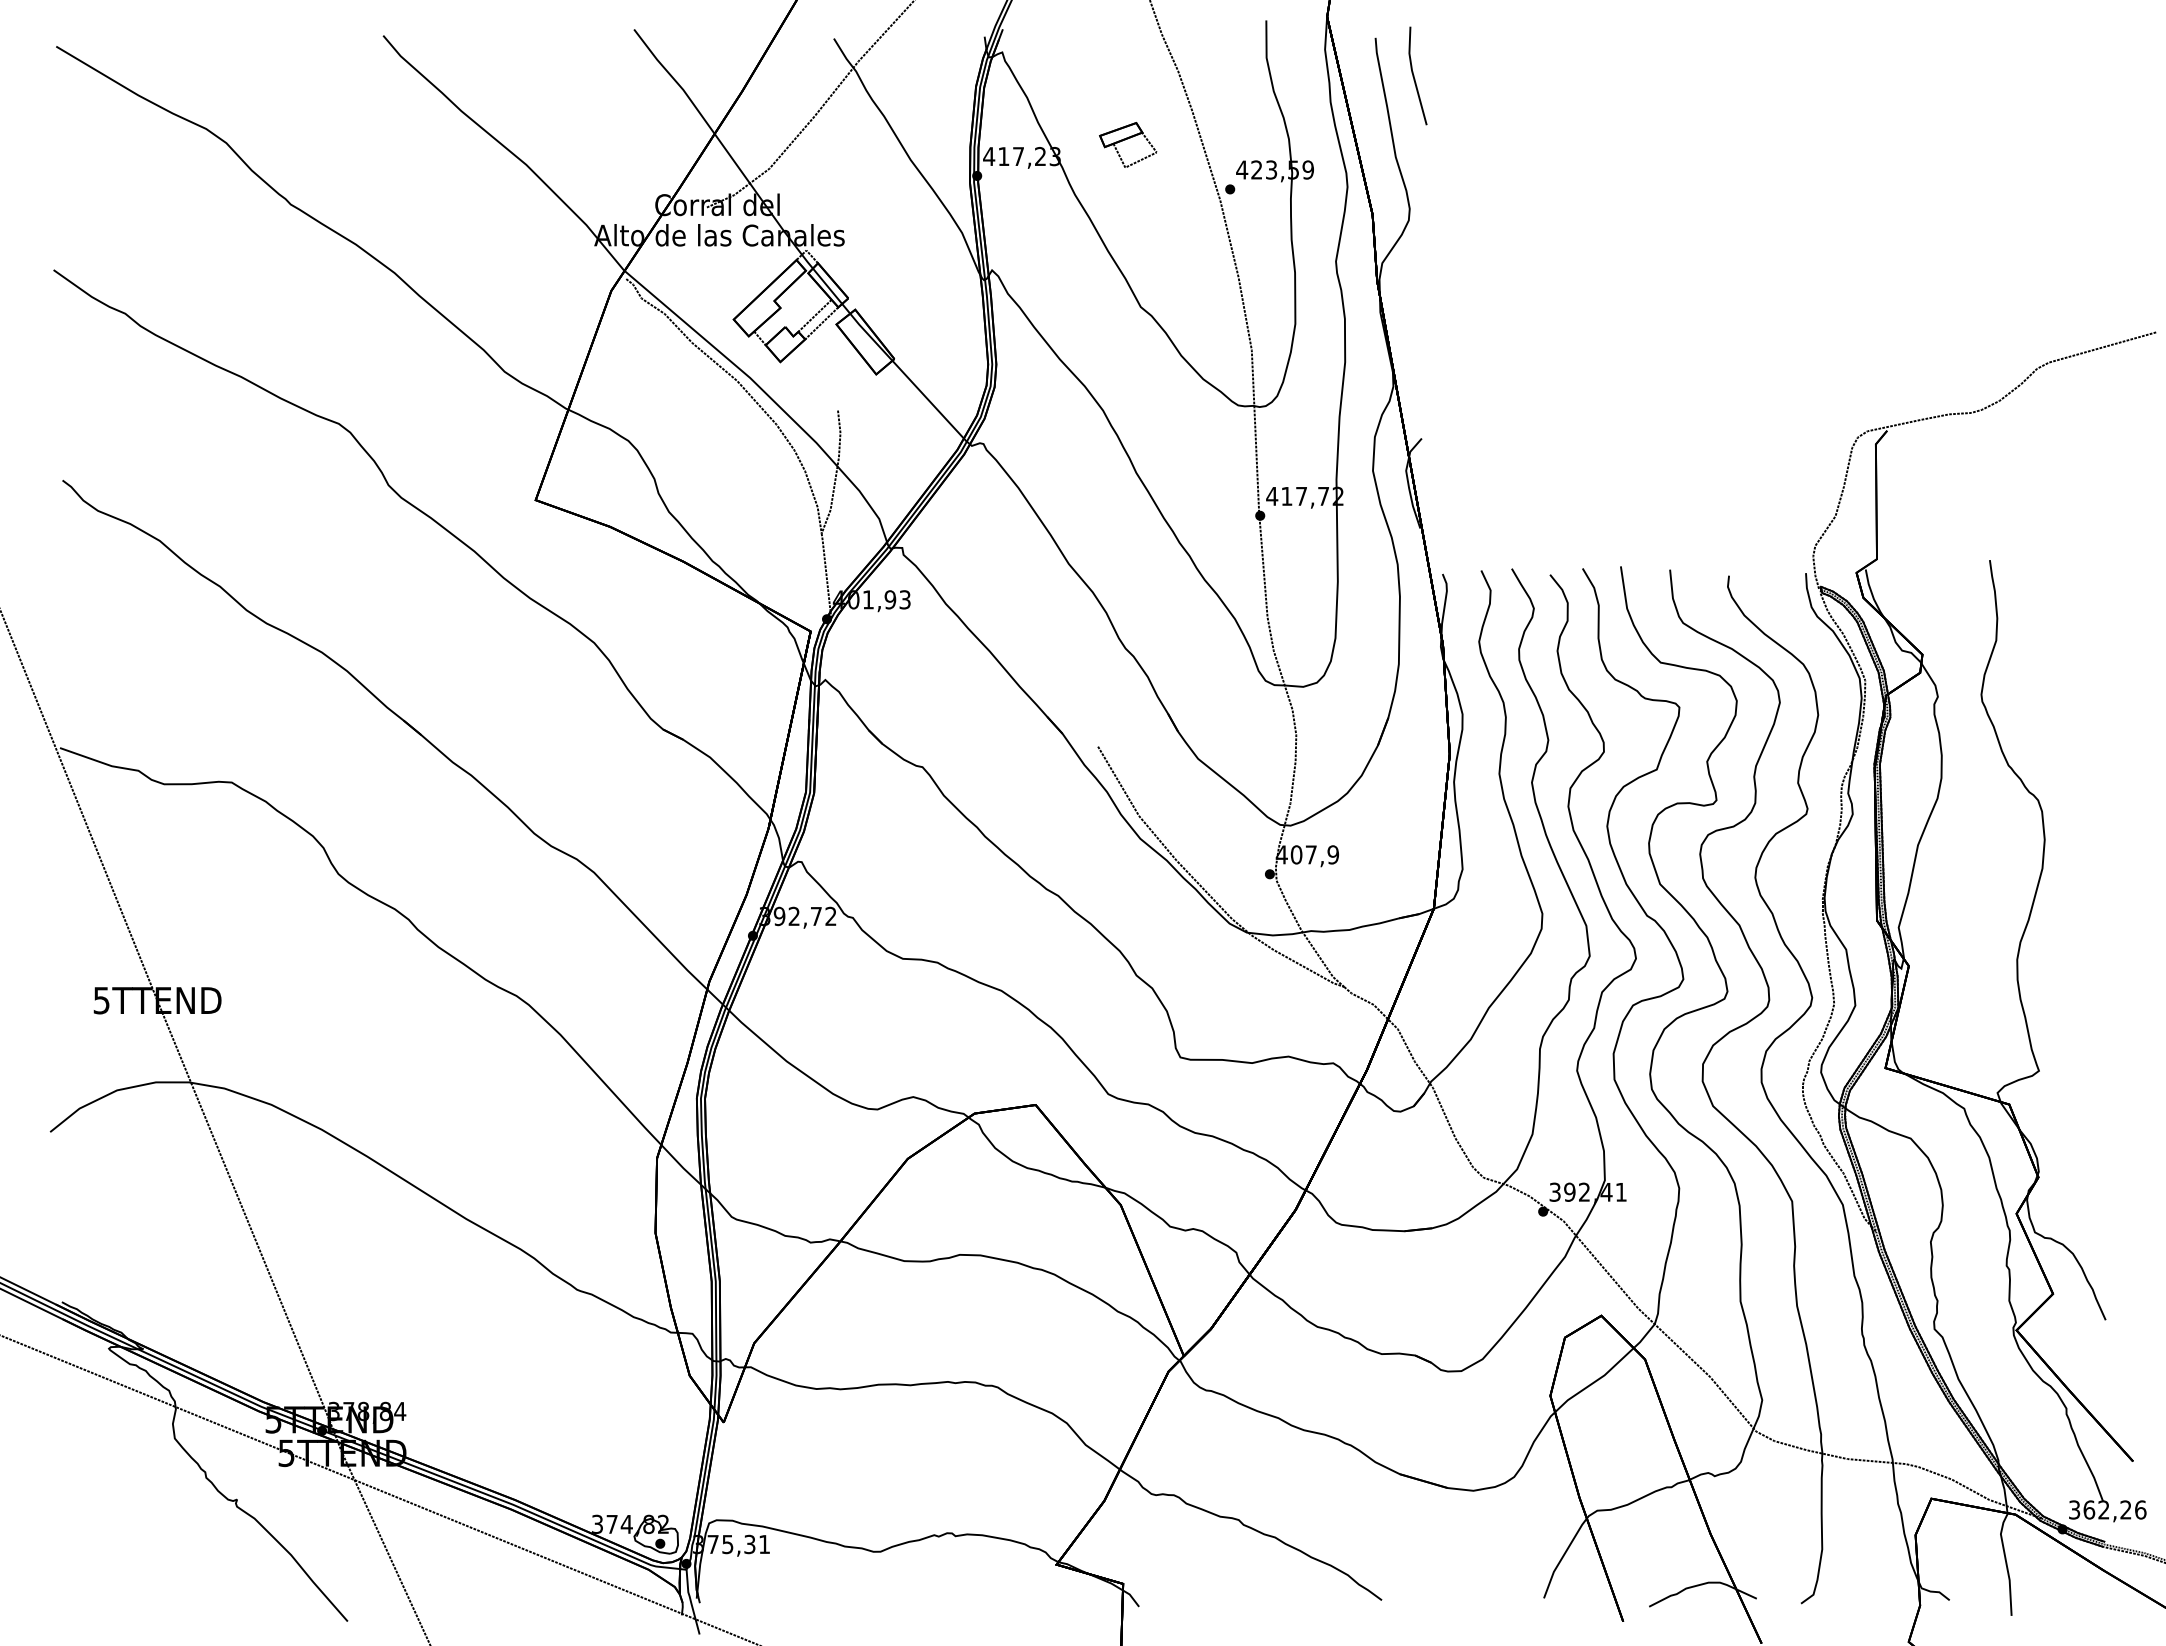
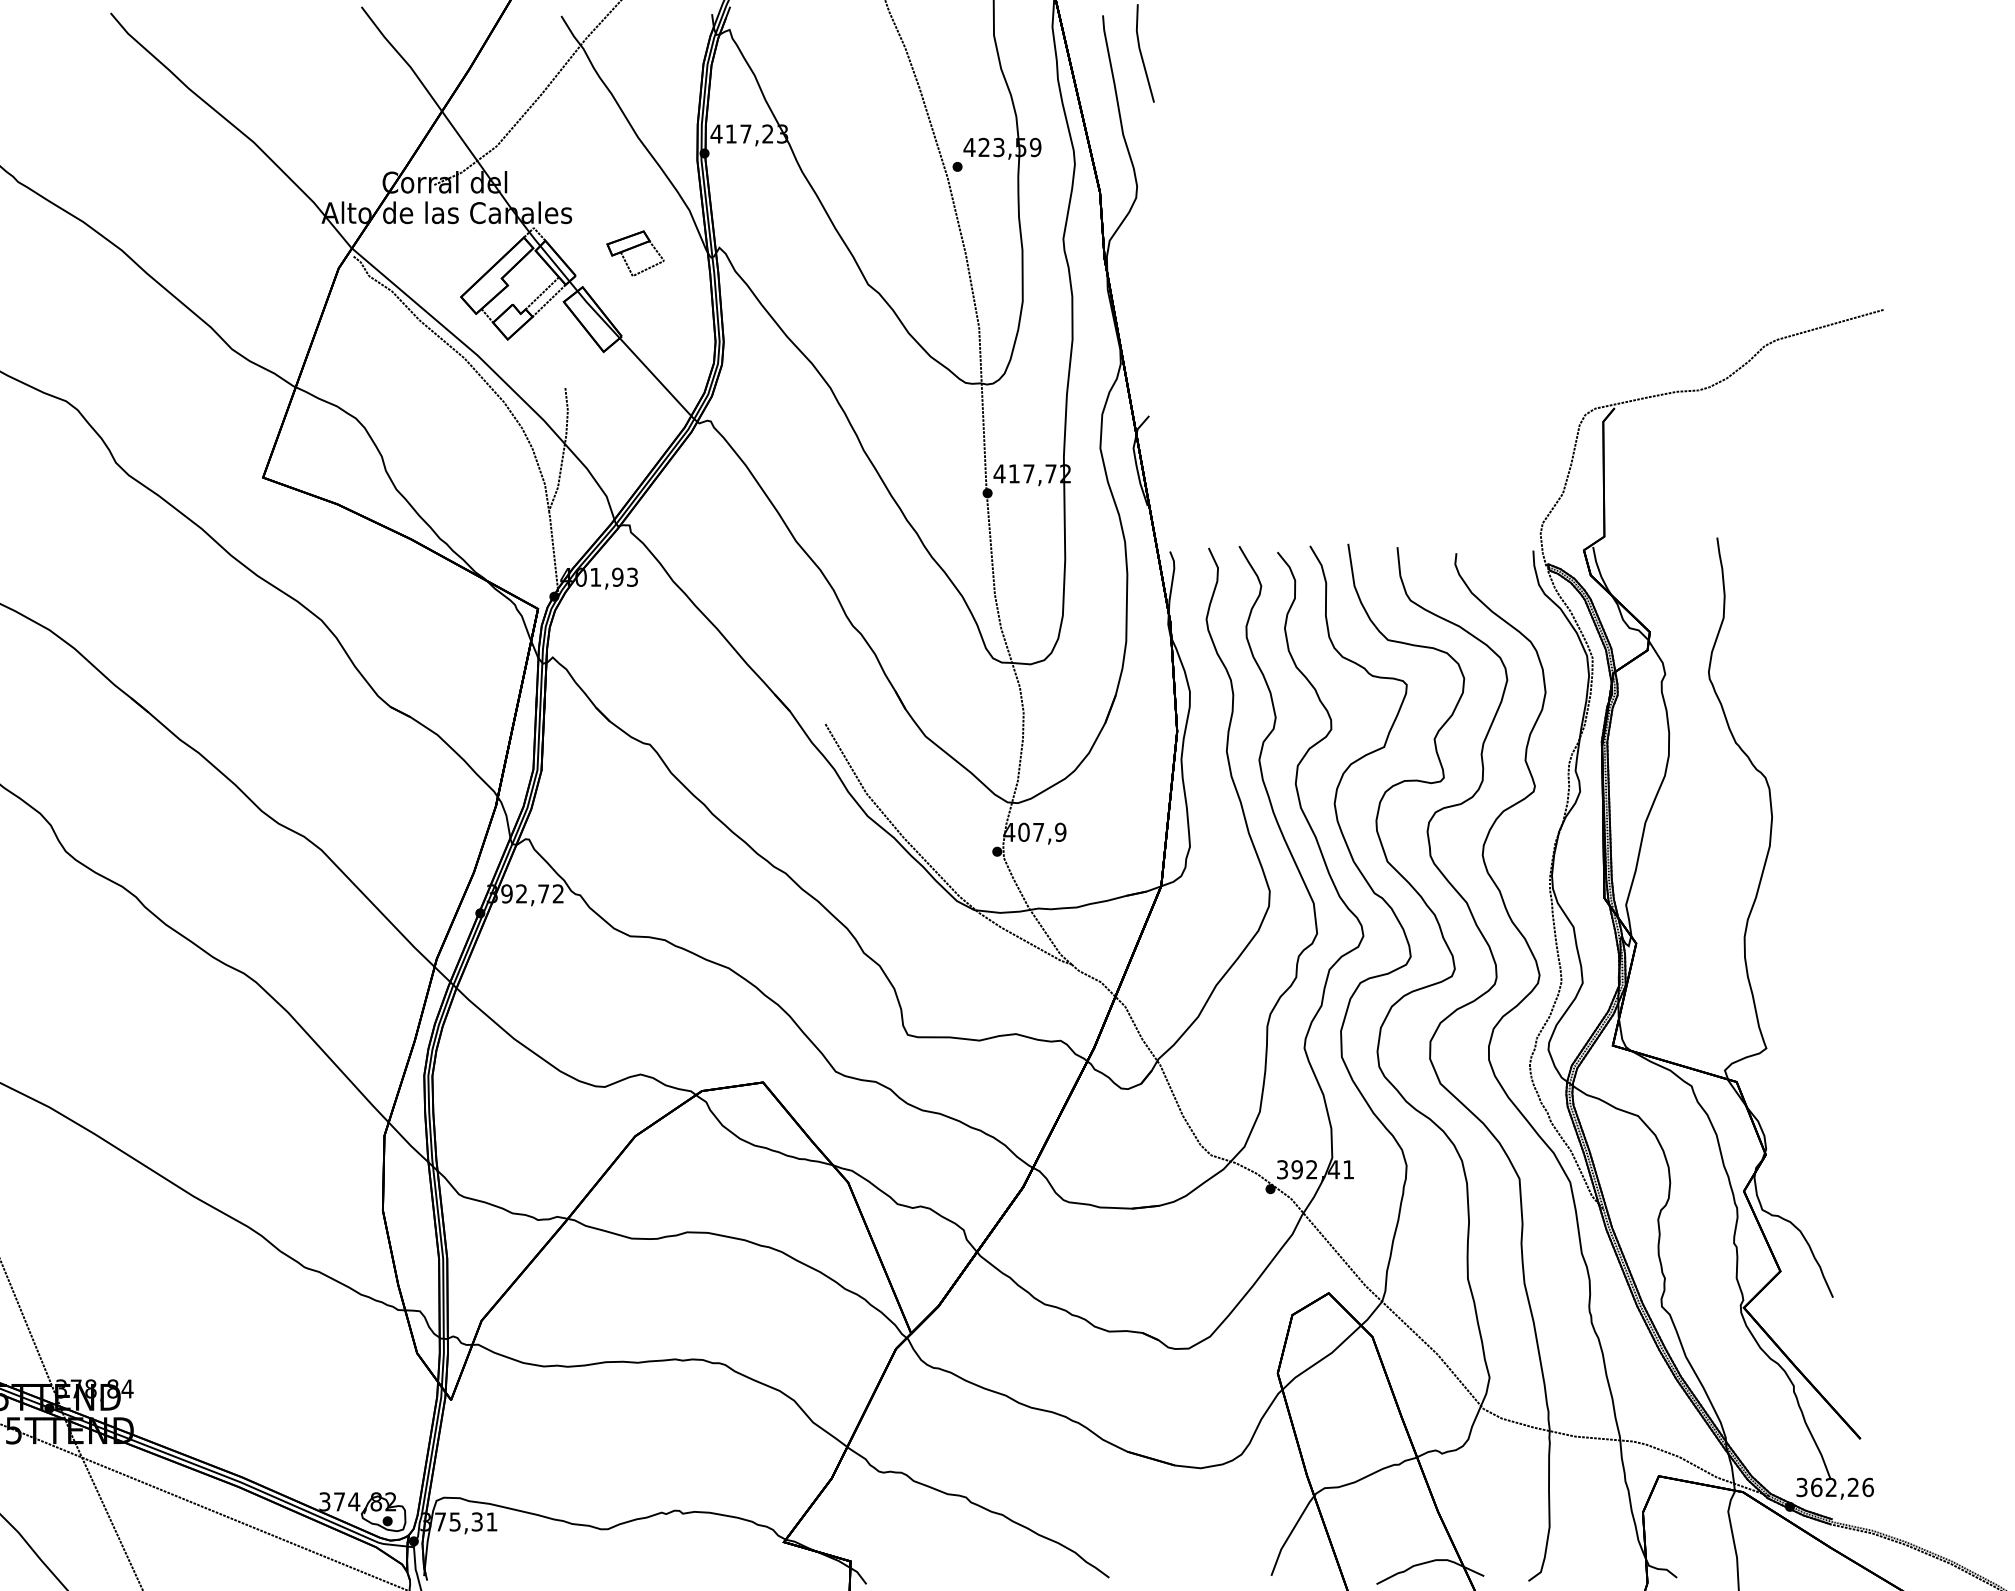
part: (1128, 144) -> (635, 252), moved

